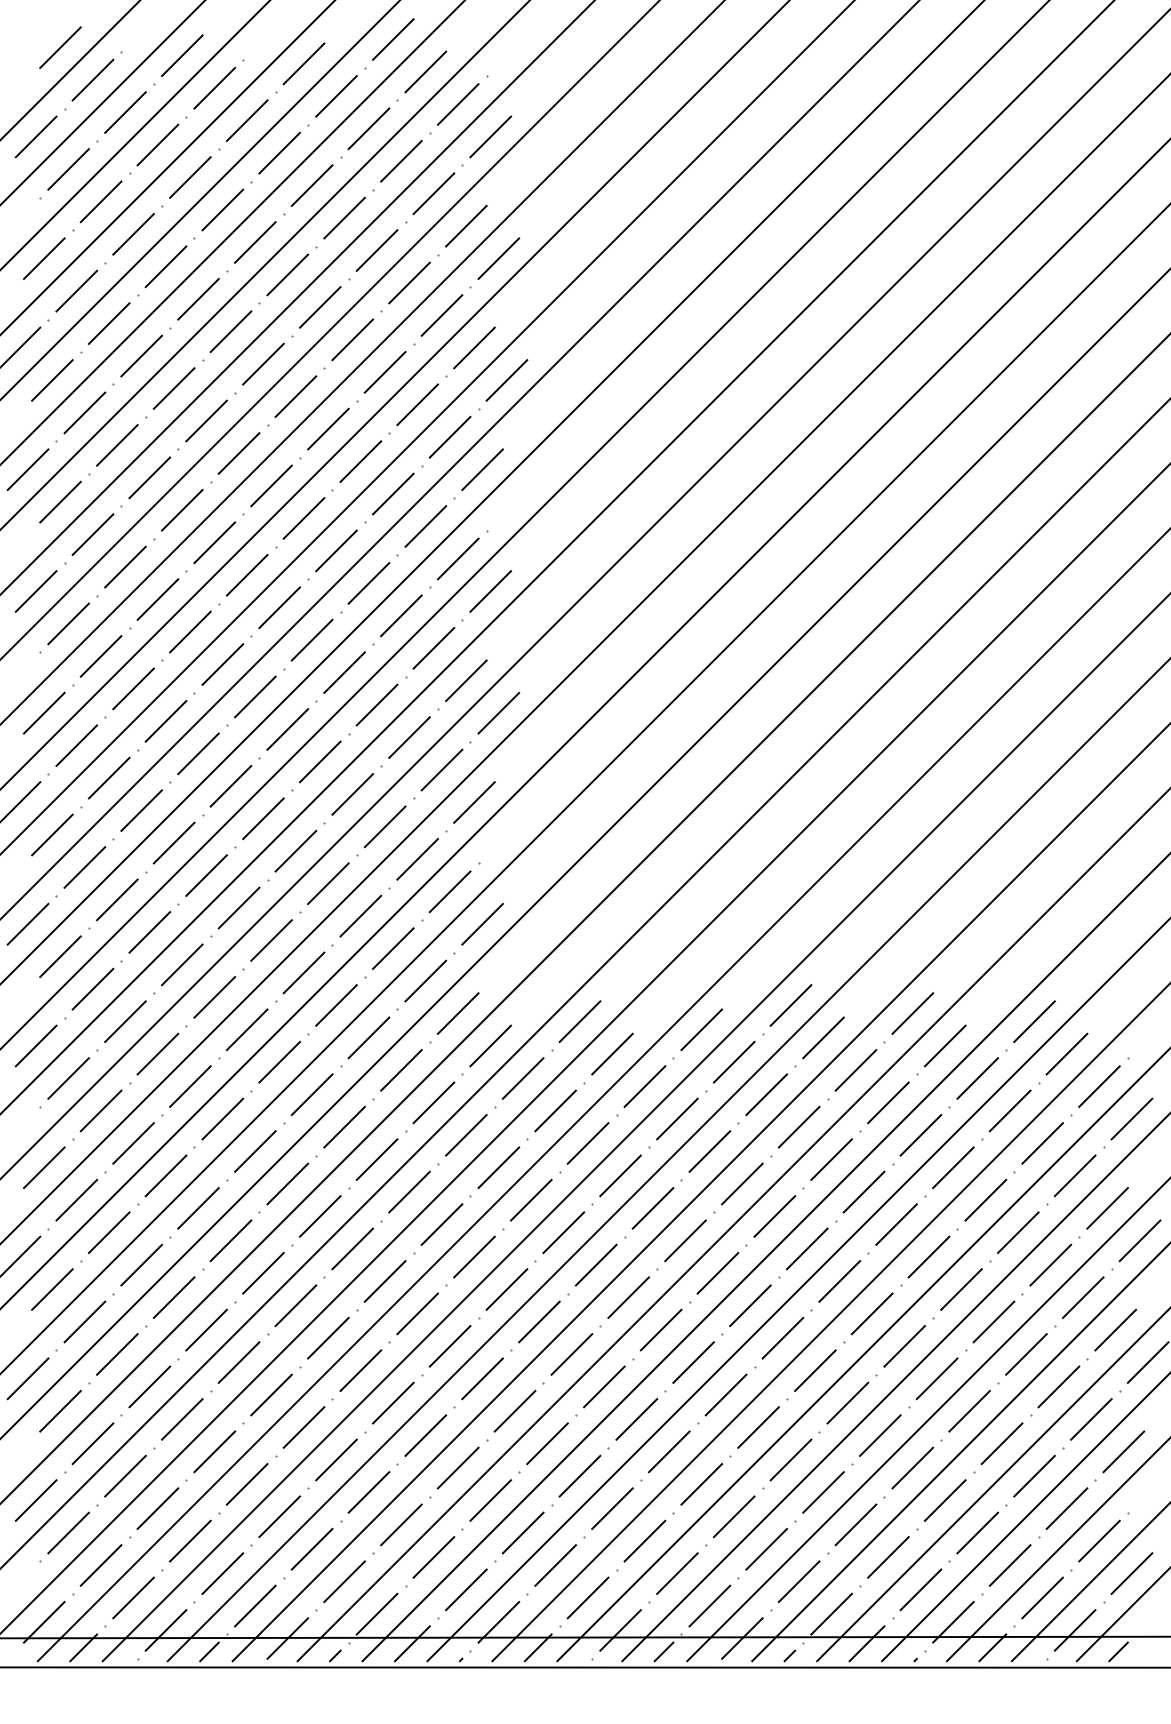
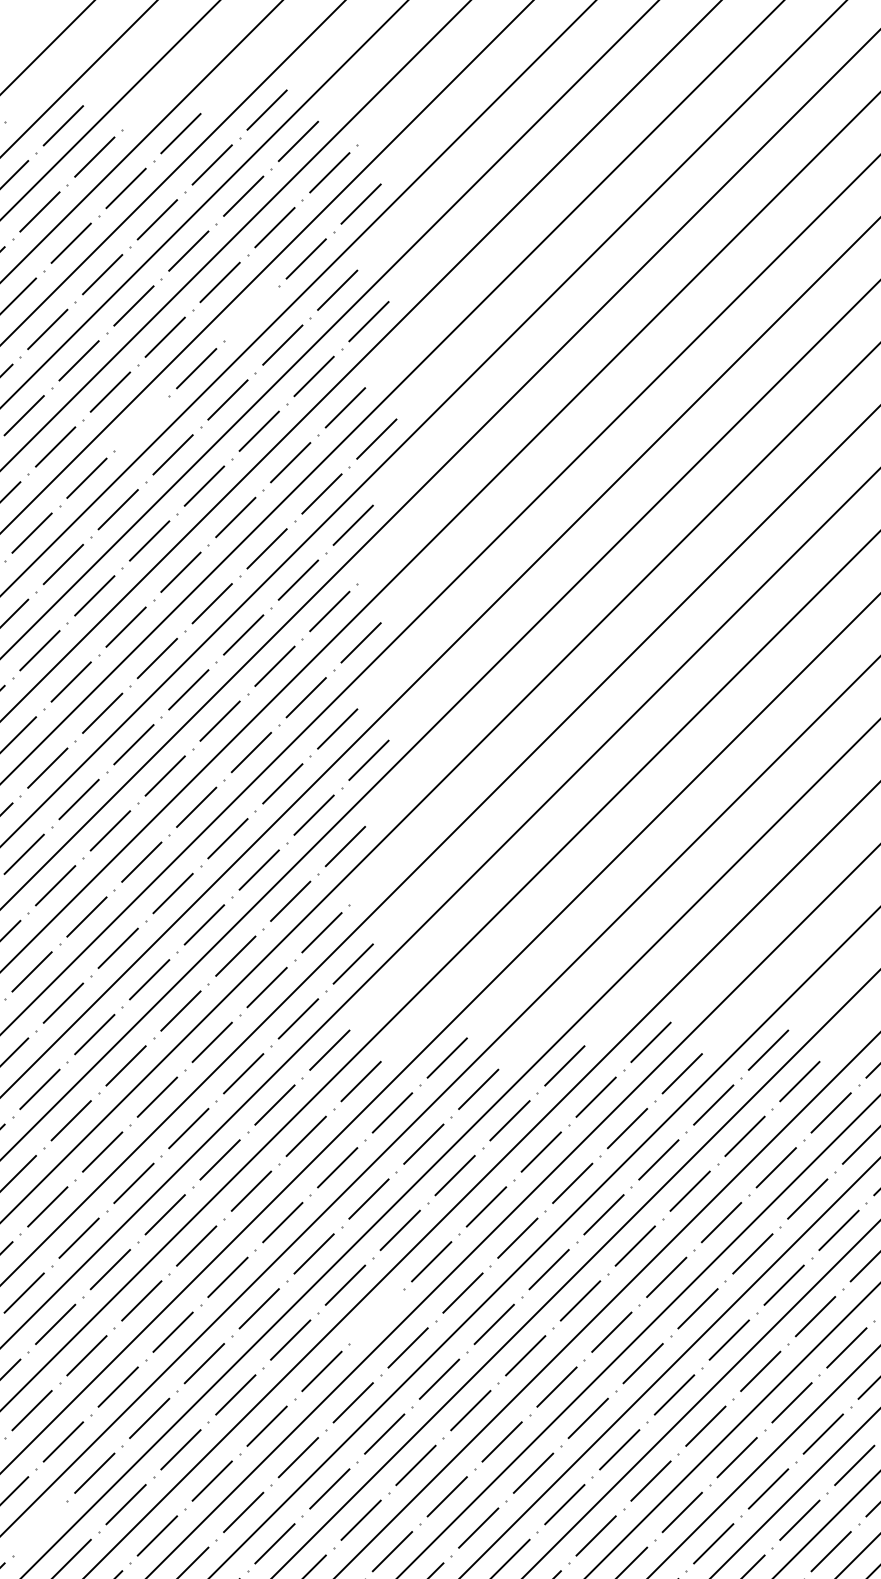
line: (376, 250) -> (250, 313), removed
line: (263, 363) -> (141, 422), removed
line: (506, 1289) -> (376, 1316), removed
line: (157, 1508) -> (39, 1527), removed

